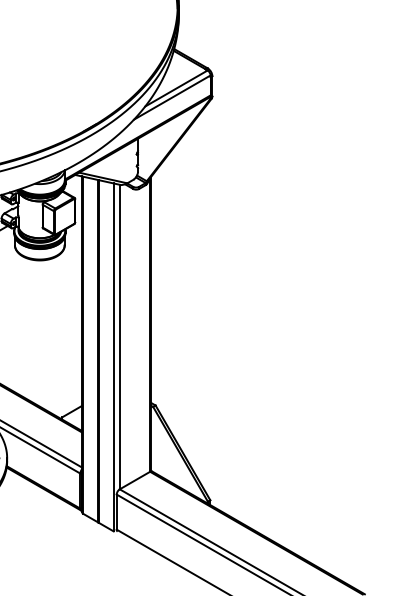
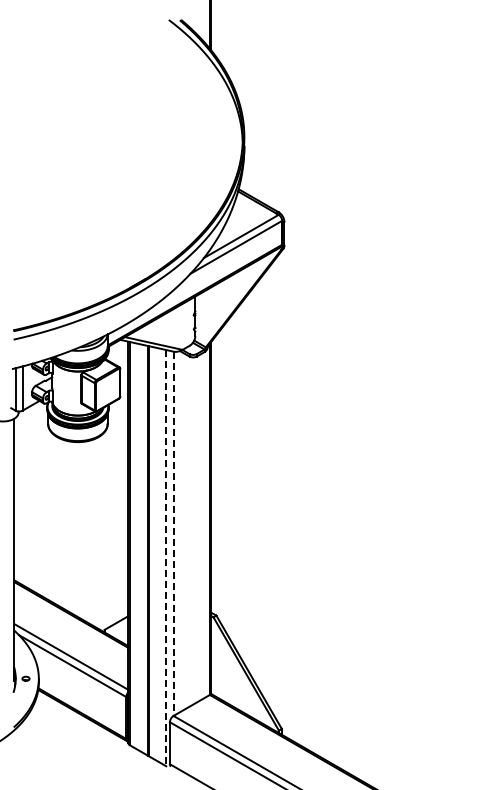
line: (119, 337) -> (173, 534), solid -> dashed
line: (113, 357) -> (166, 558), solid -> dashed

